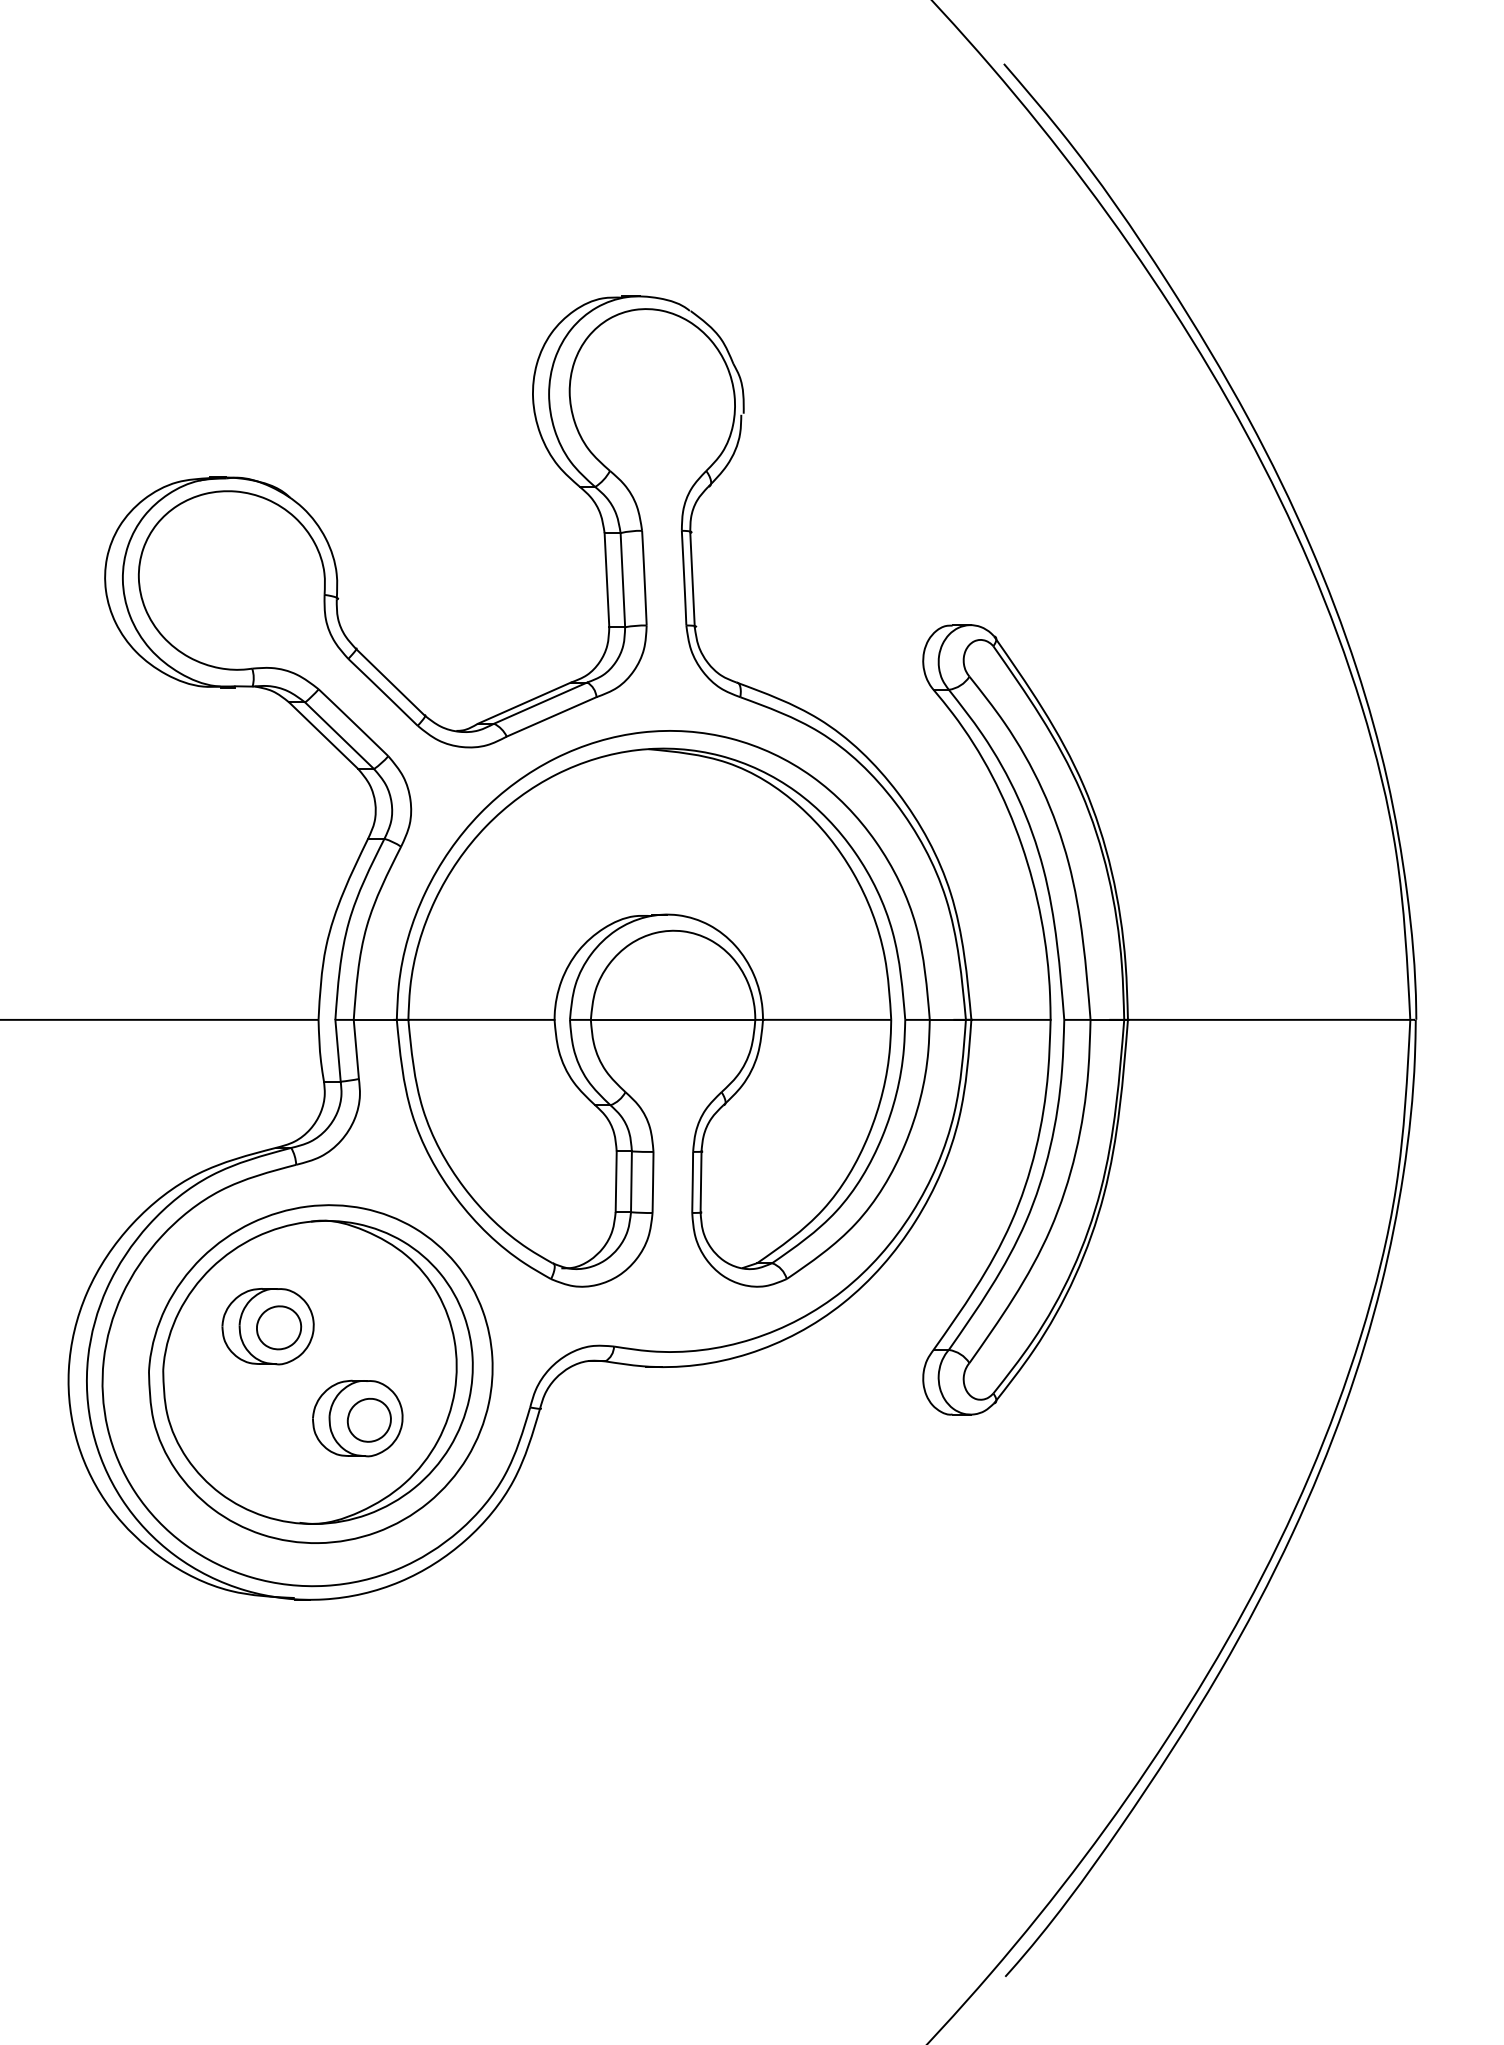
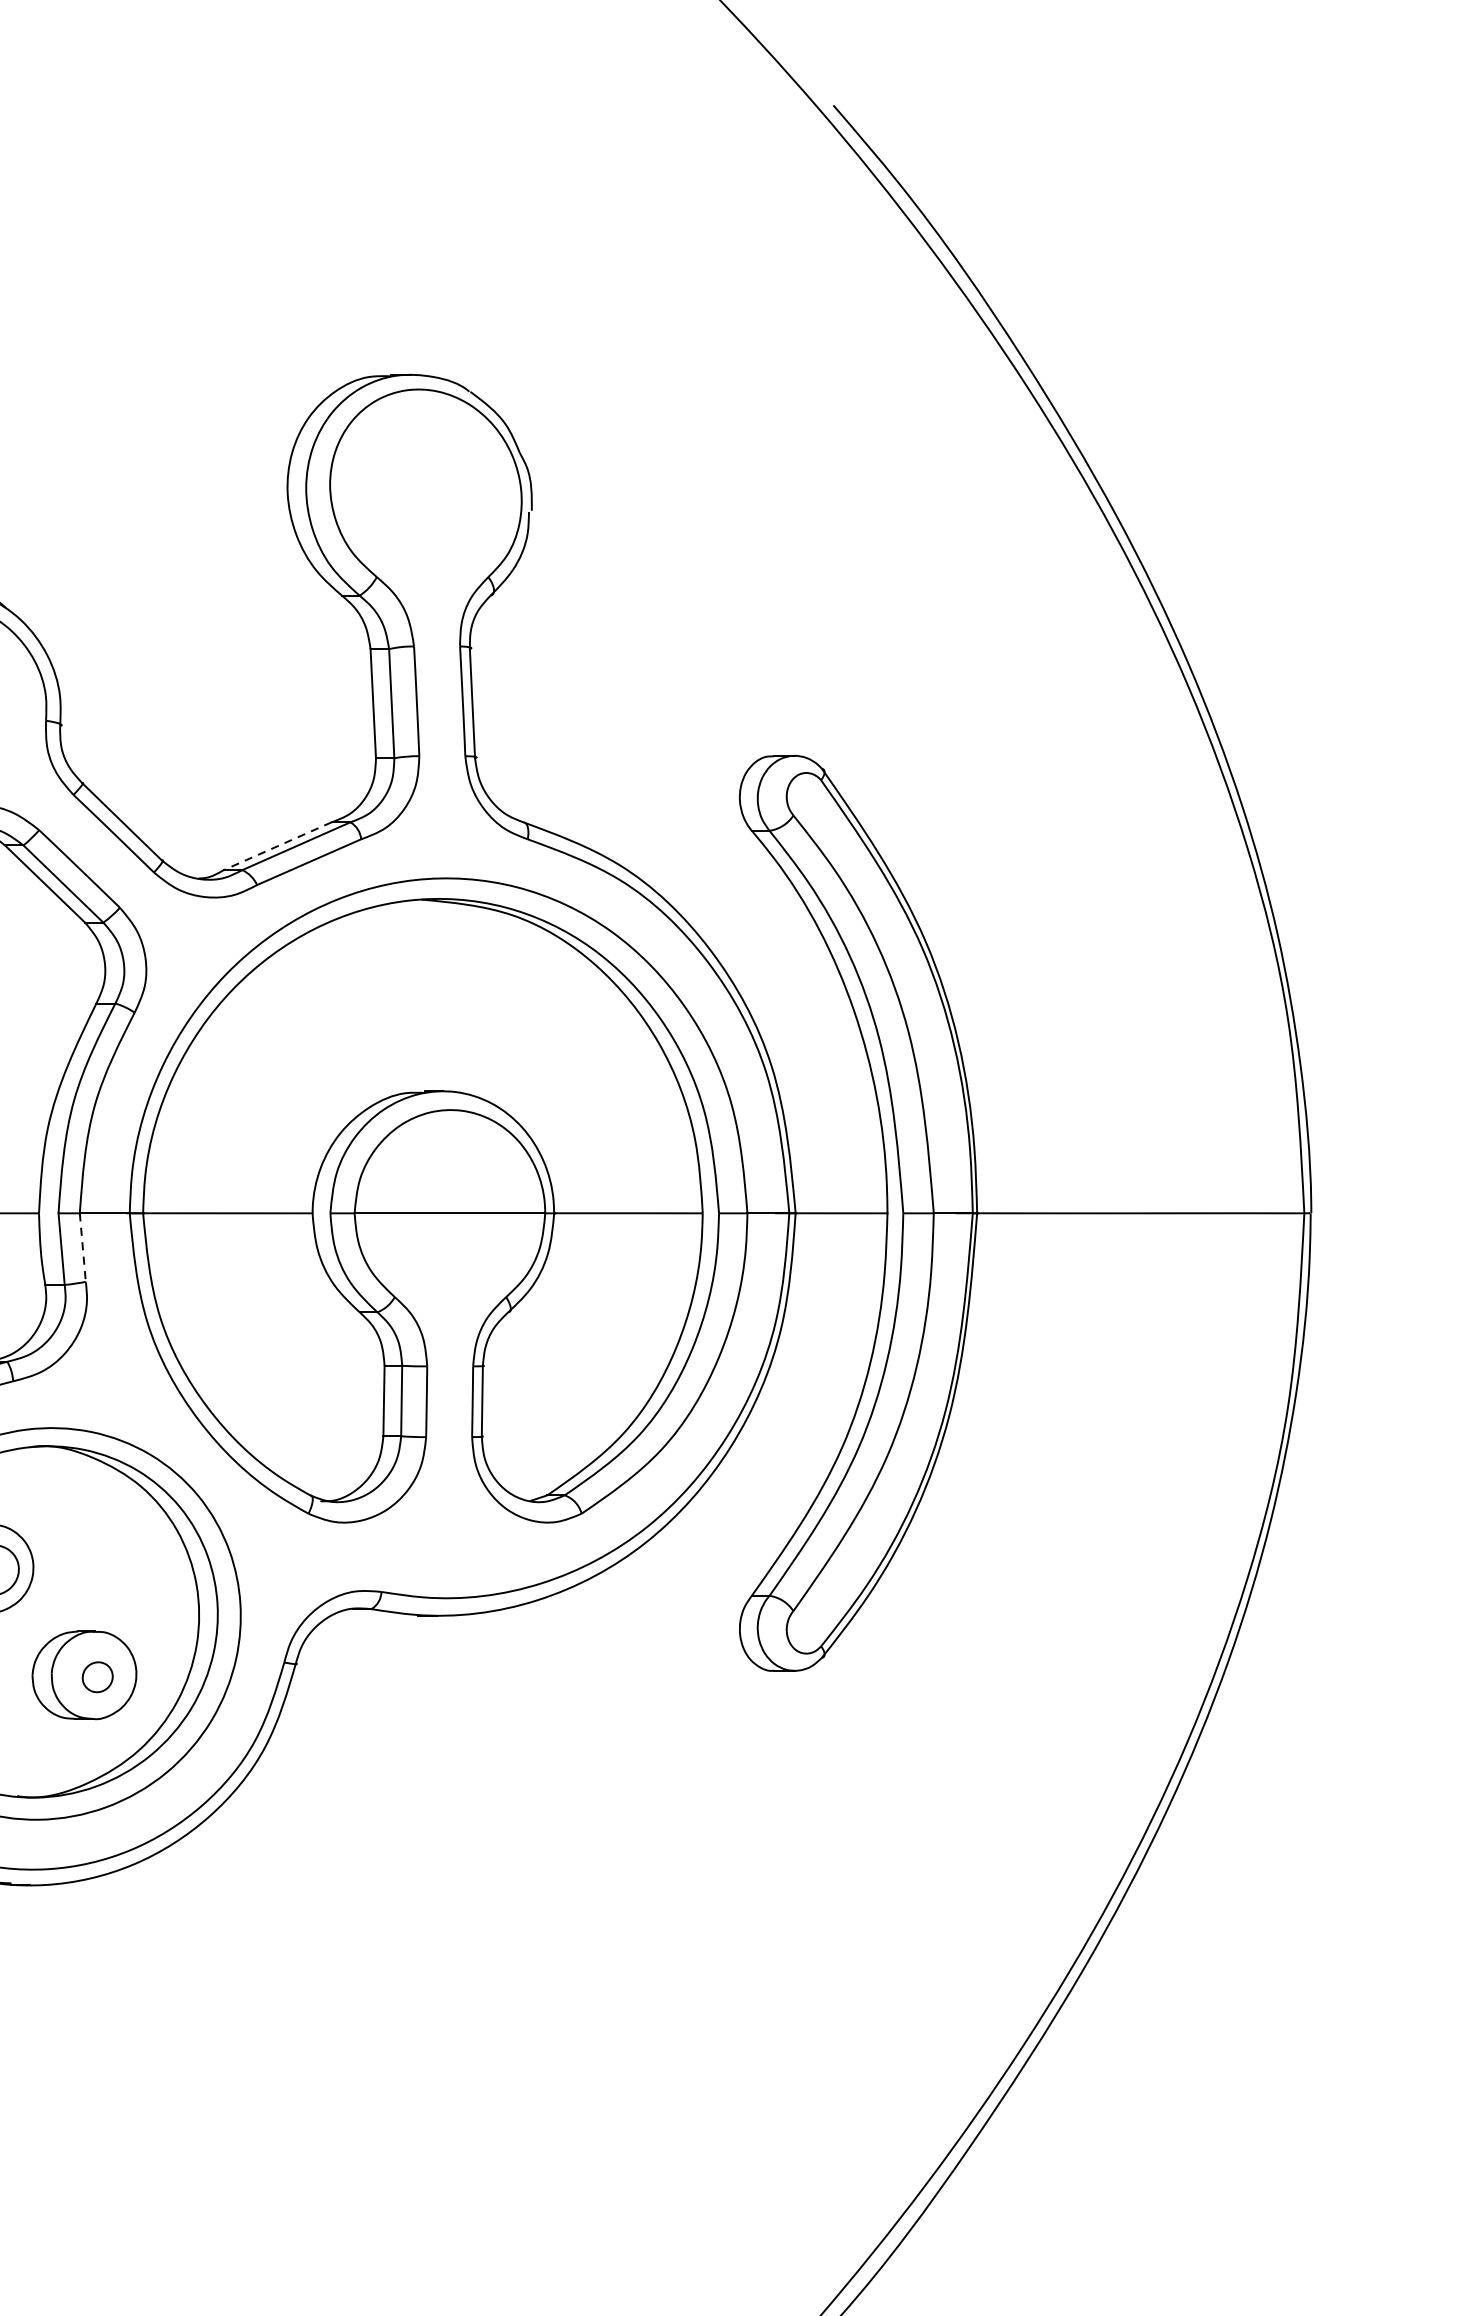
line: (524, 703) -> (277, 846), solid -> dashed
line: (356, 1049) -> (83, 1247), solid -> dashed
part: (368, 1419) -> (96, 1676), size x0.6

